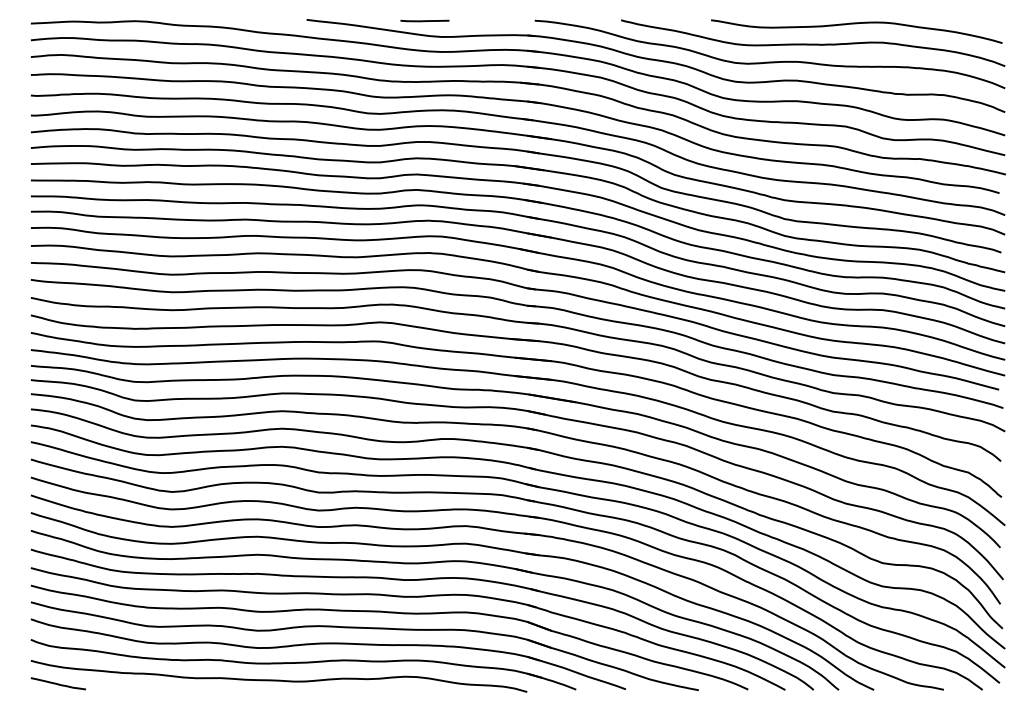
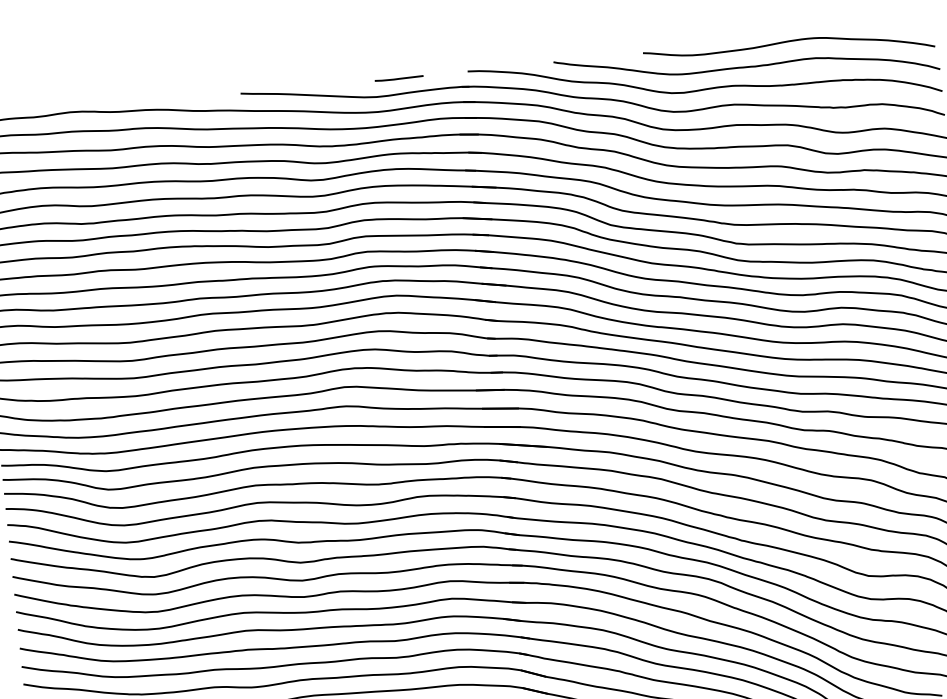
line: (424, 20) -> (398, 78), moved

